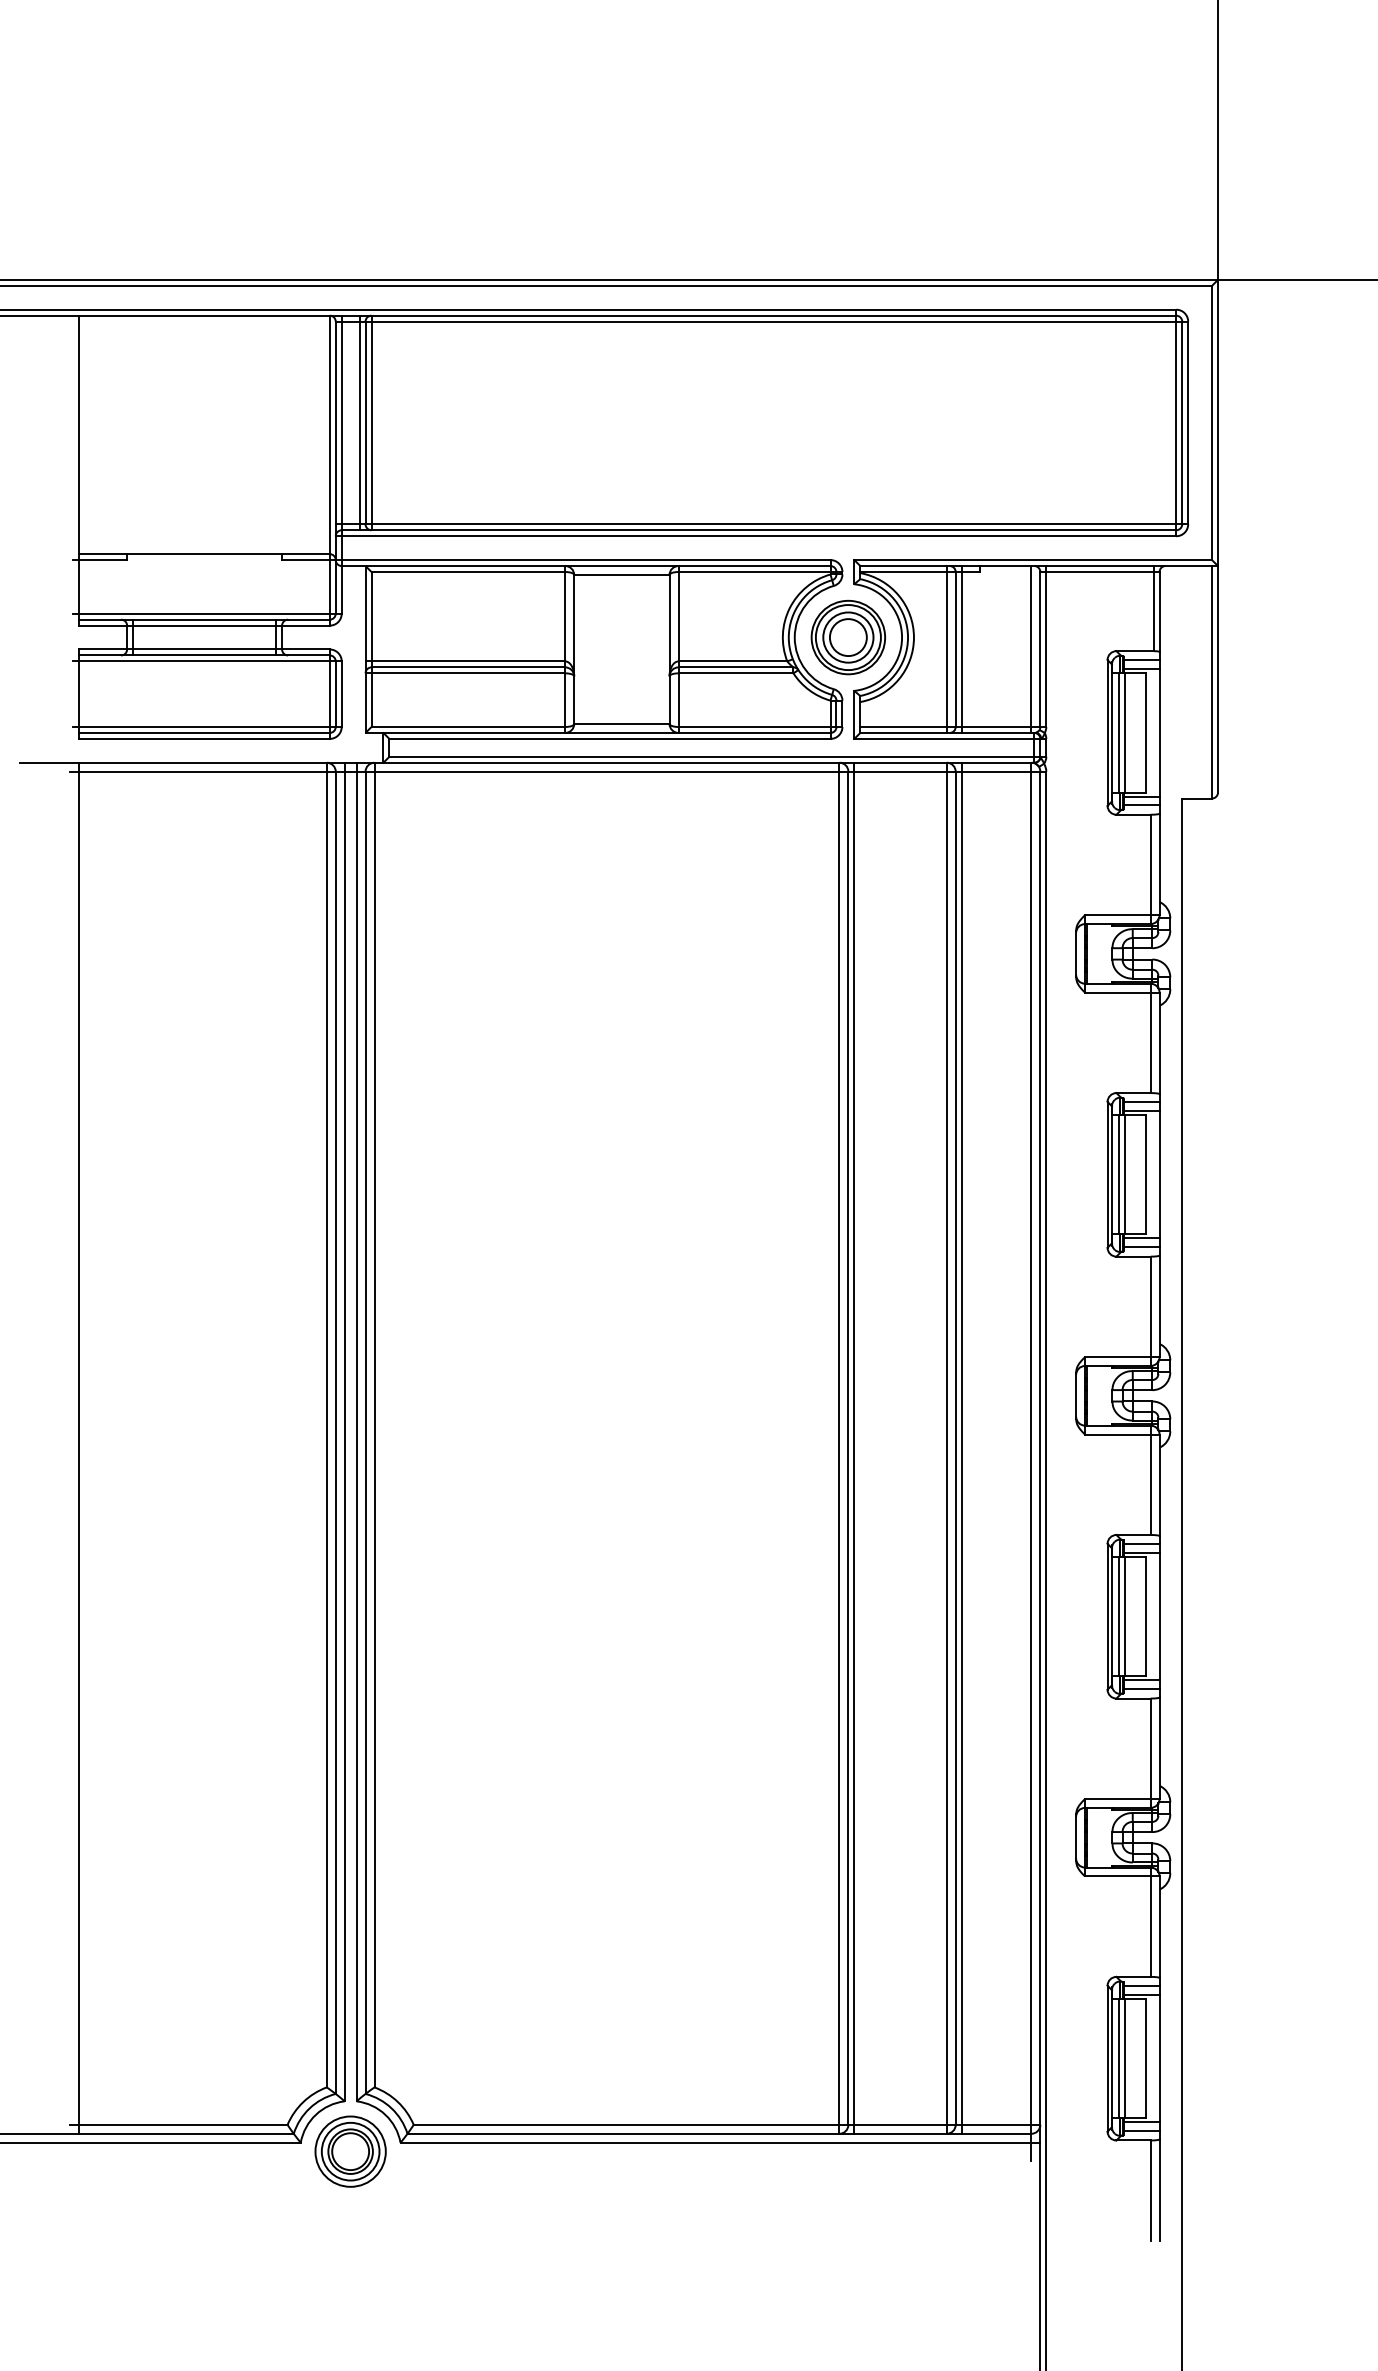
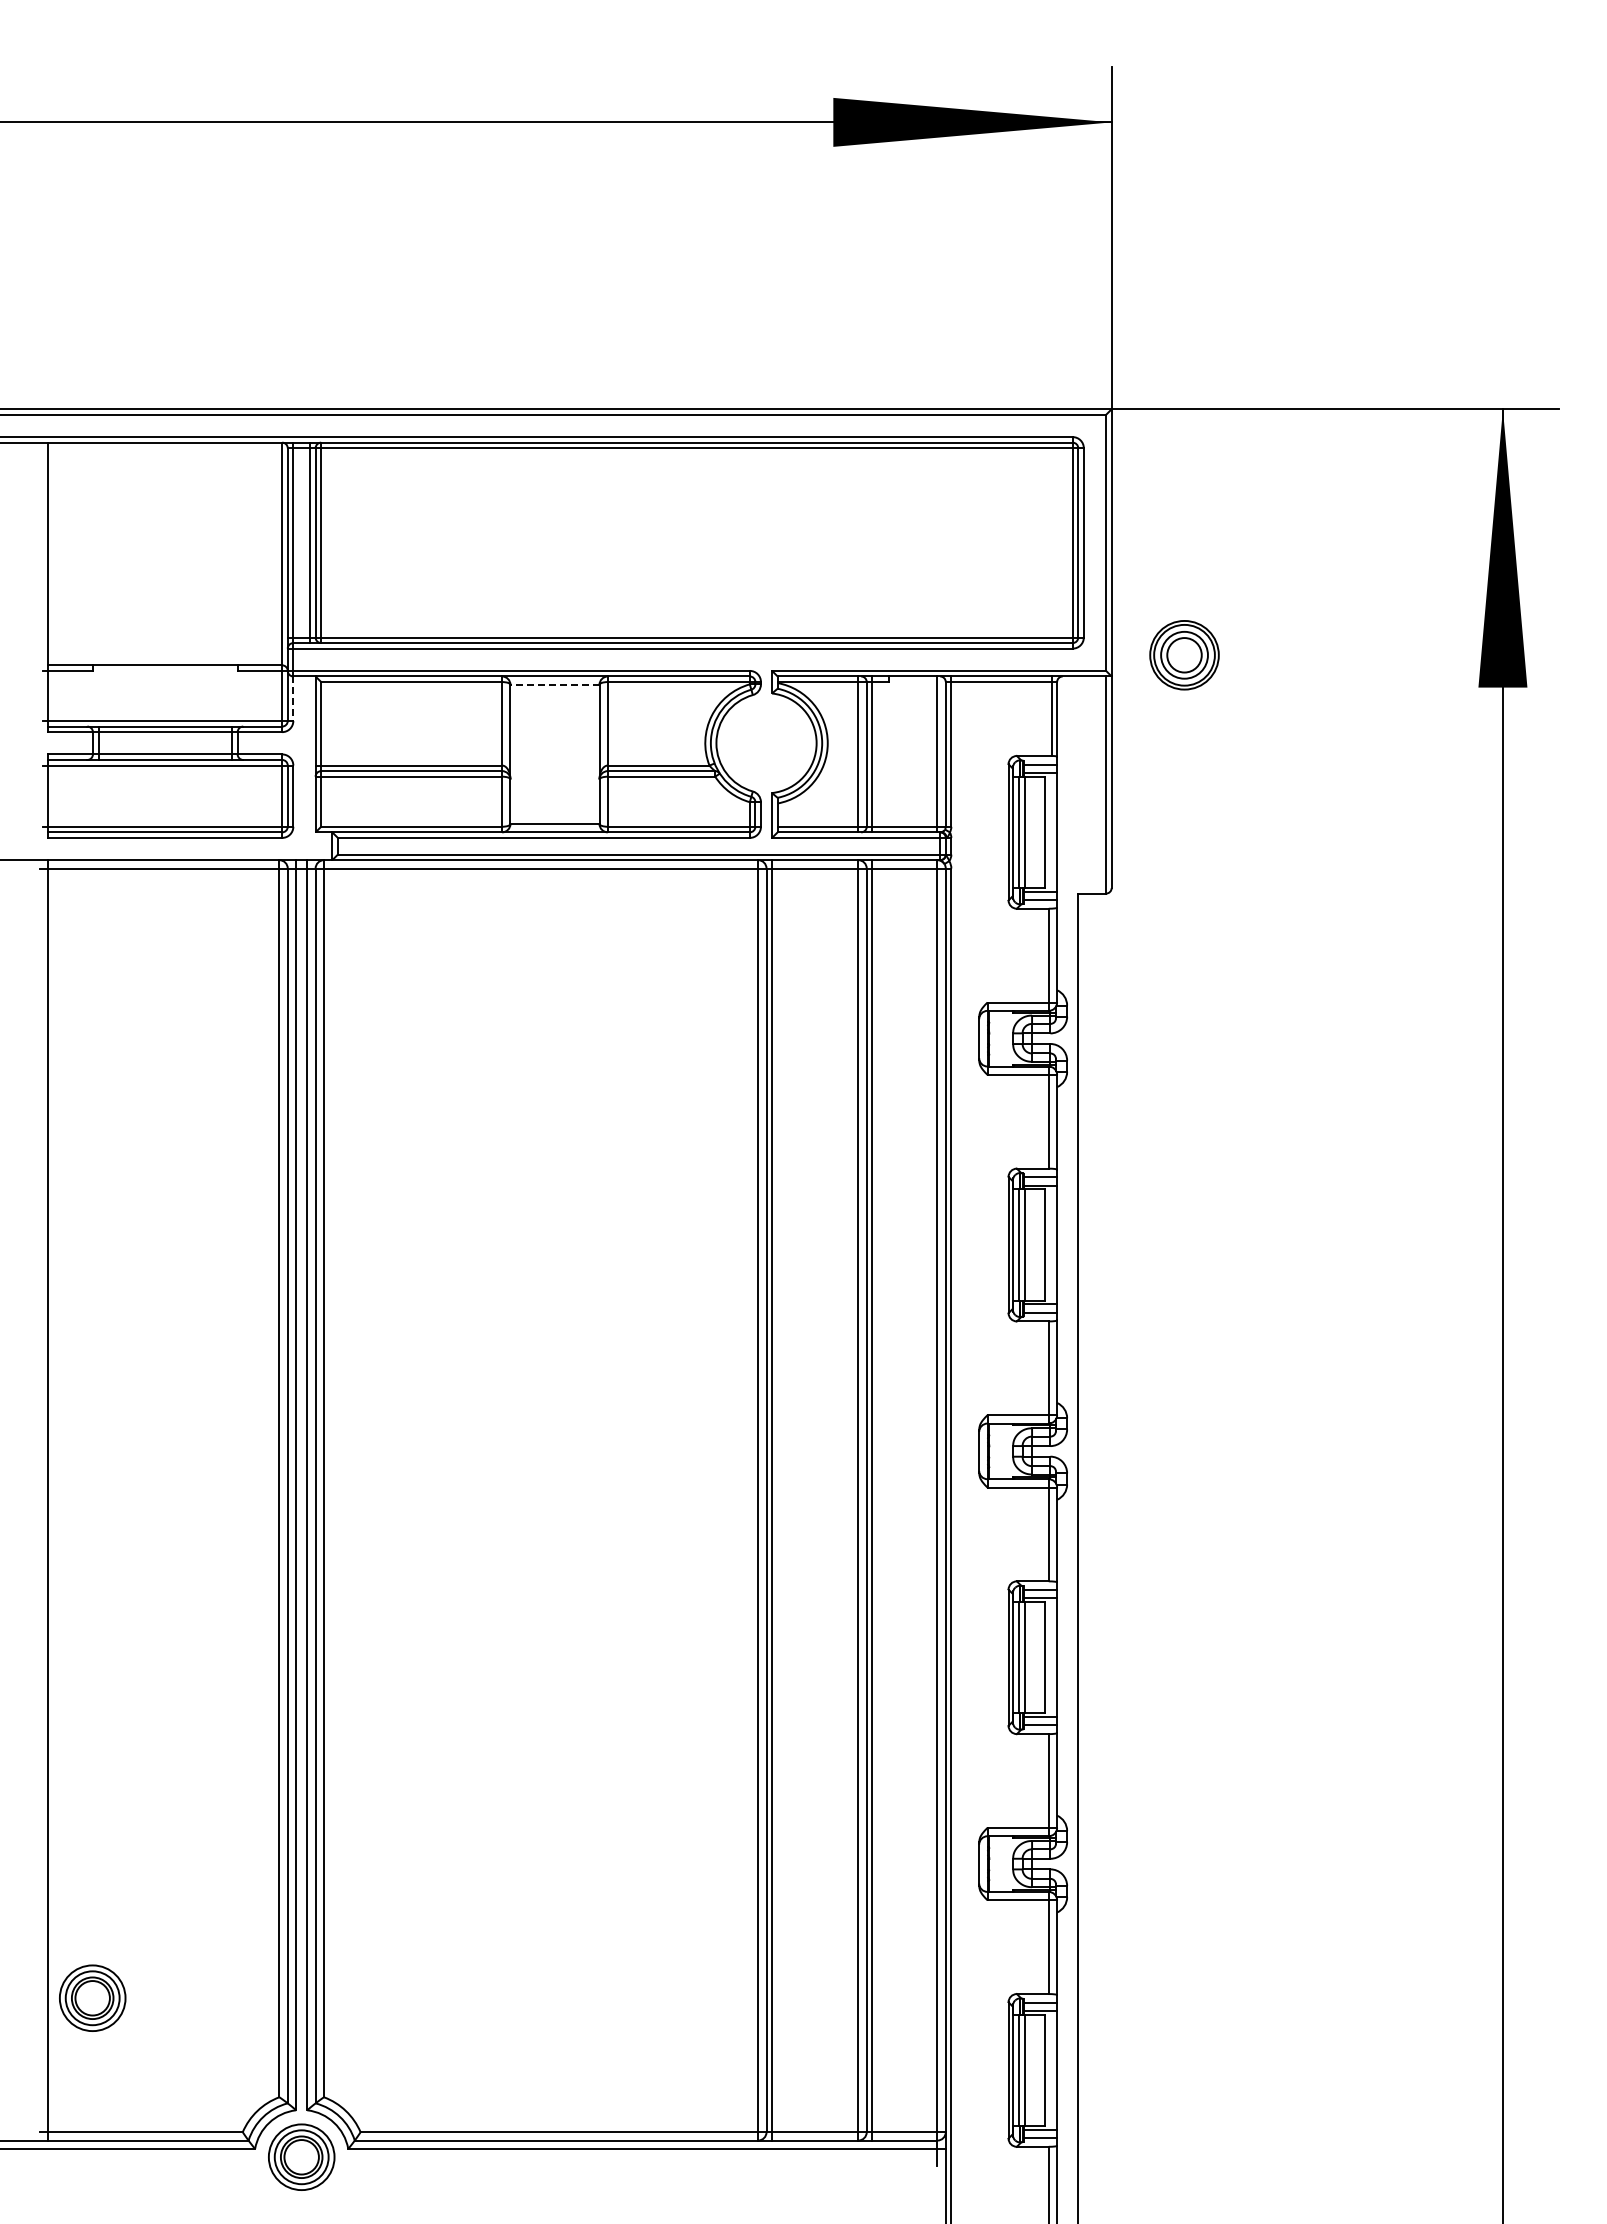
line: (621, 574) -> (554, 684), solid -> dashed
line: (341, 590) -> (293, 699), solid -> dashed
part: (848, 637) -> (1184, 655), moved
part: (126, 1980) -> (92, 1997), added

